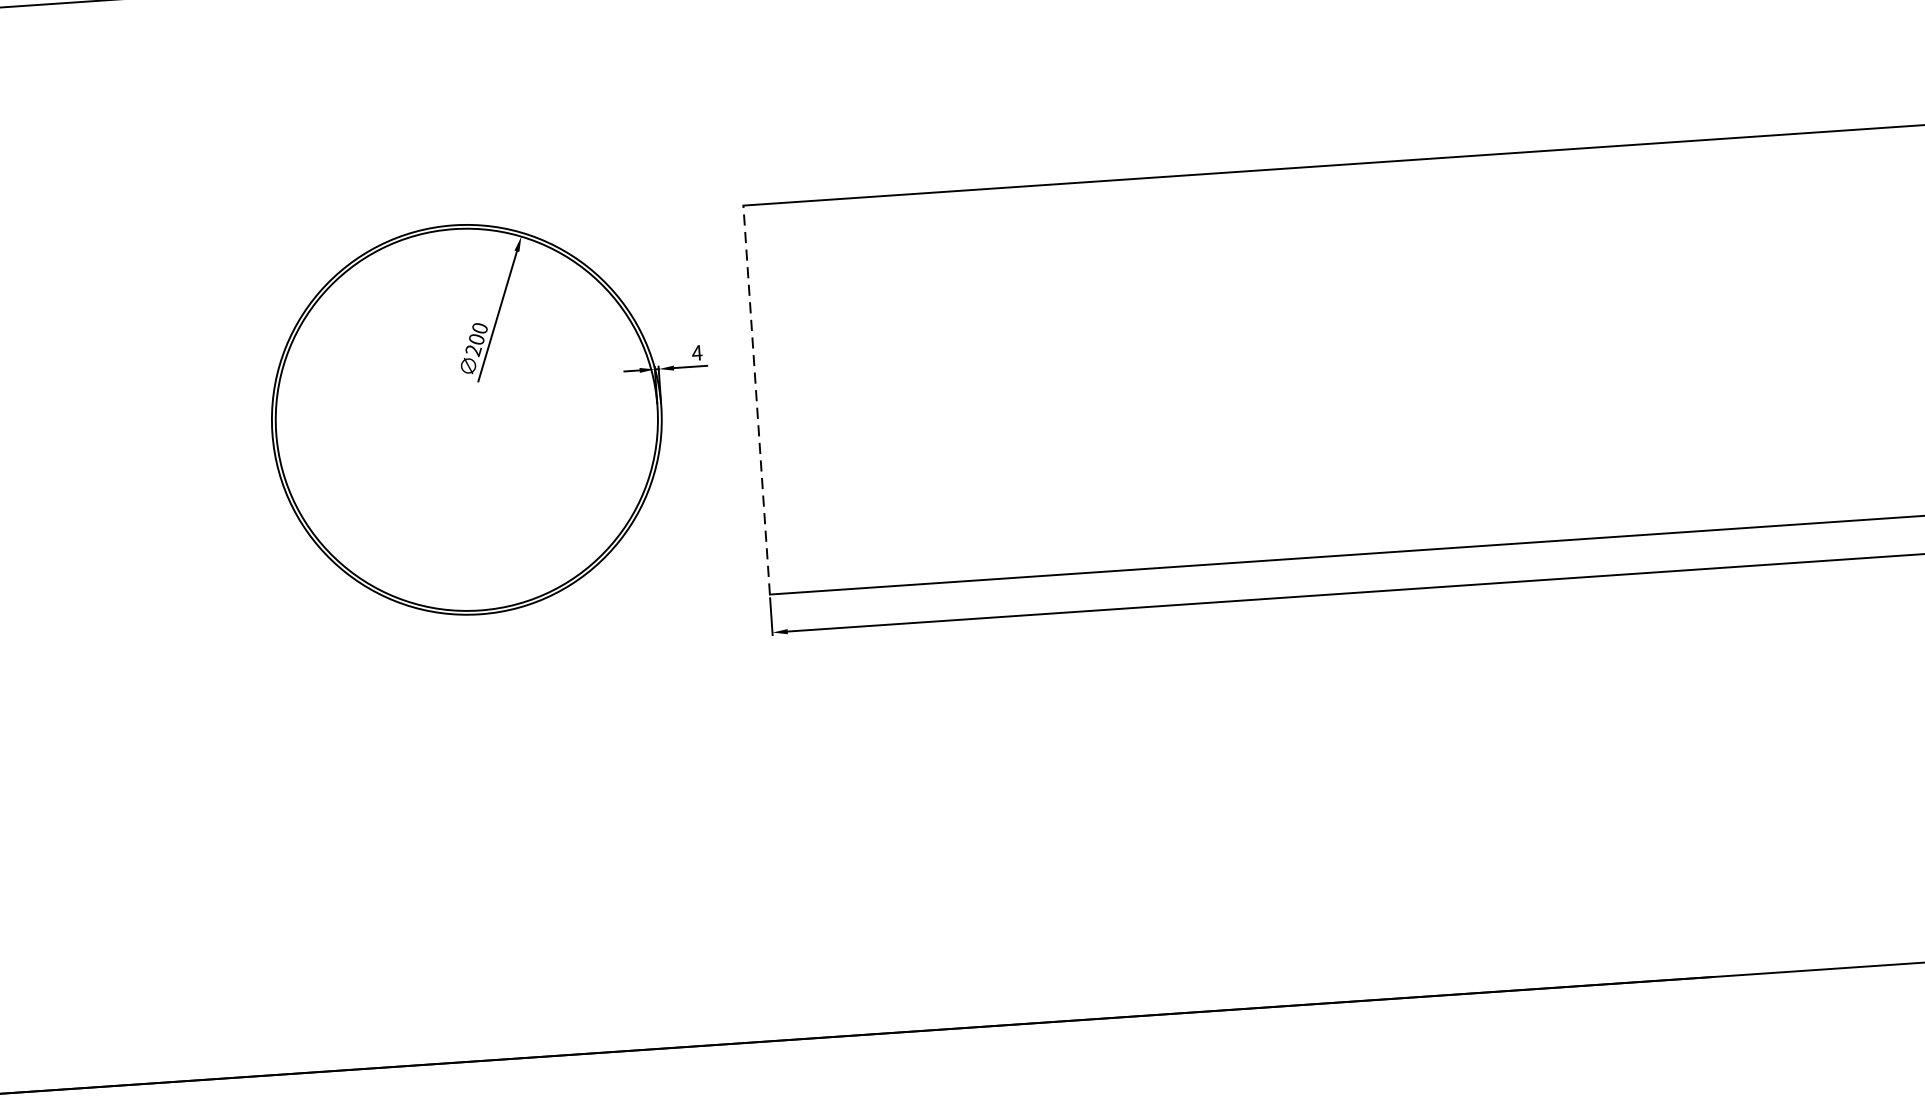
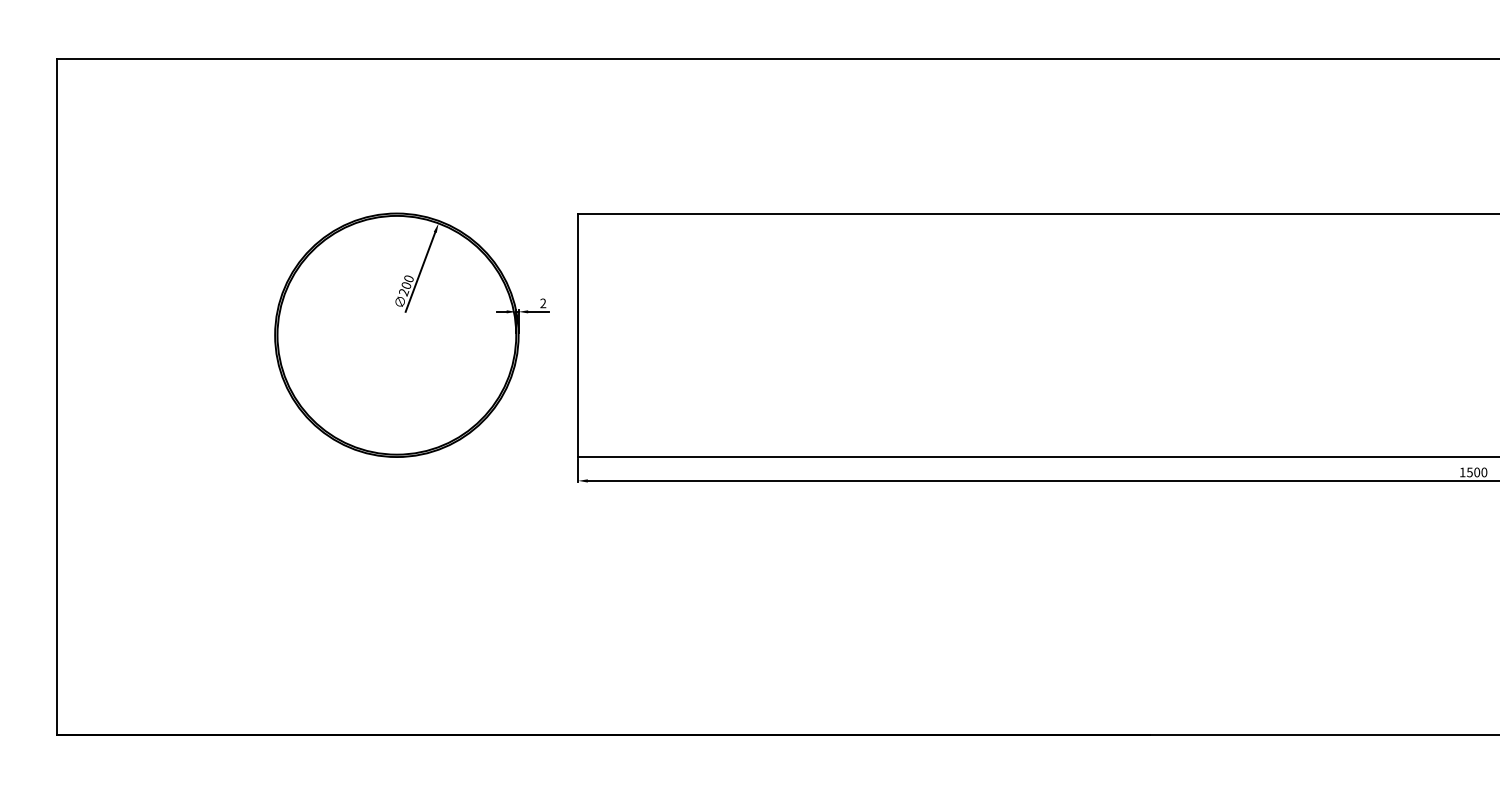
text: (697, 353) -> (543, 303), 4 -> 2
line: (756, 400) -> (578, 335), dashed -> solid

